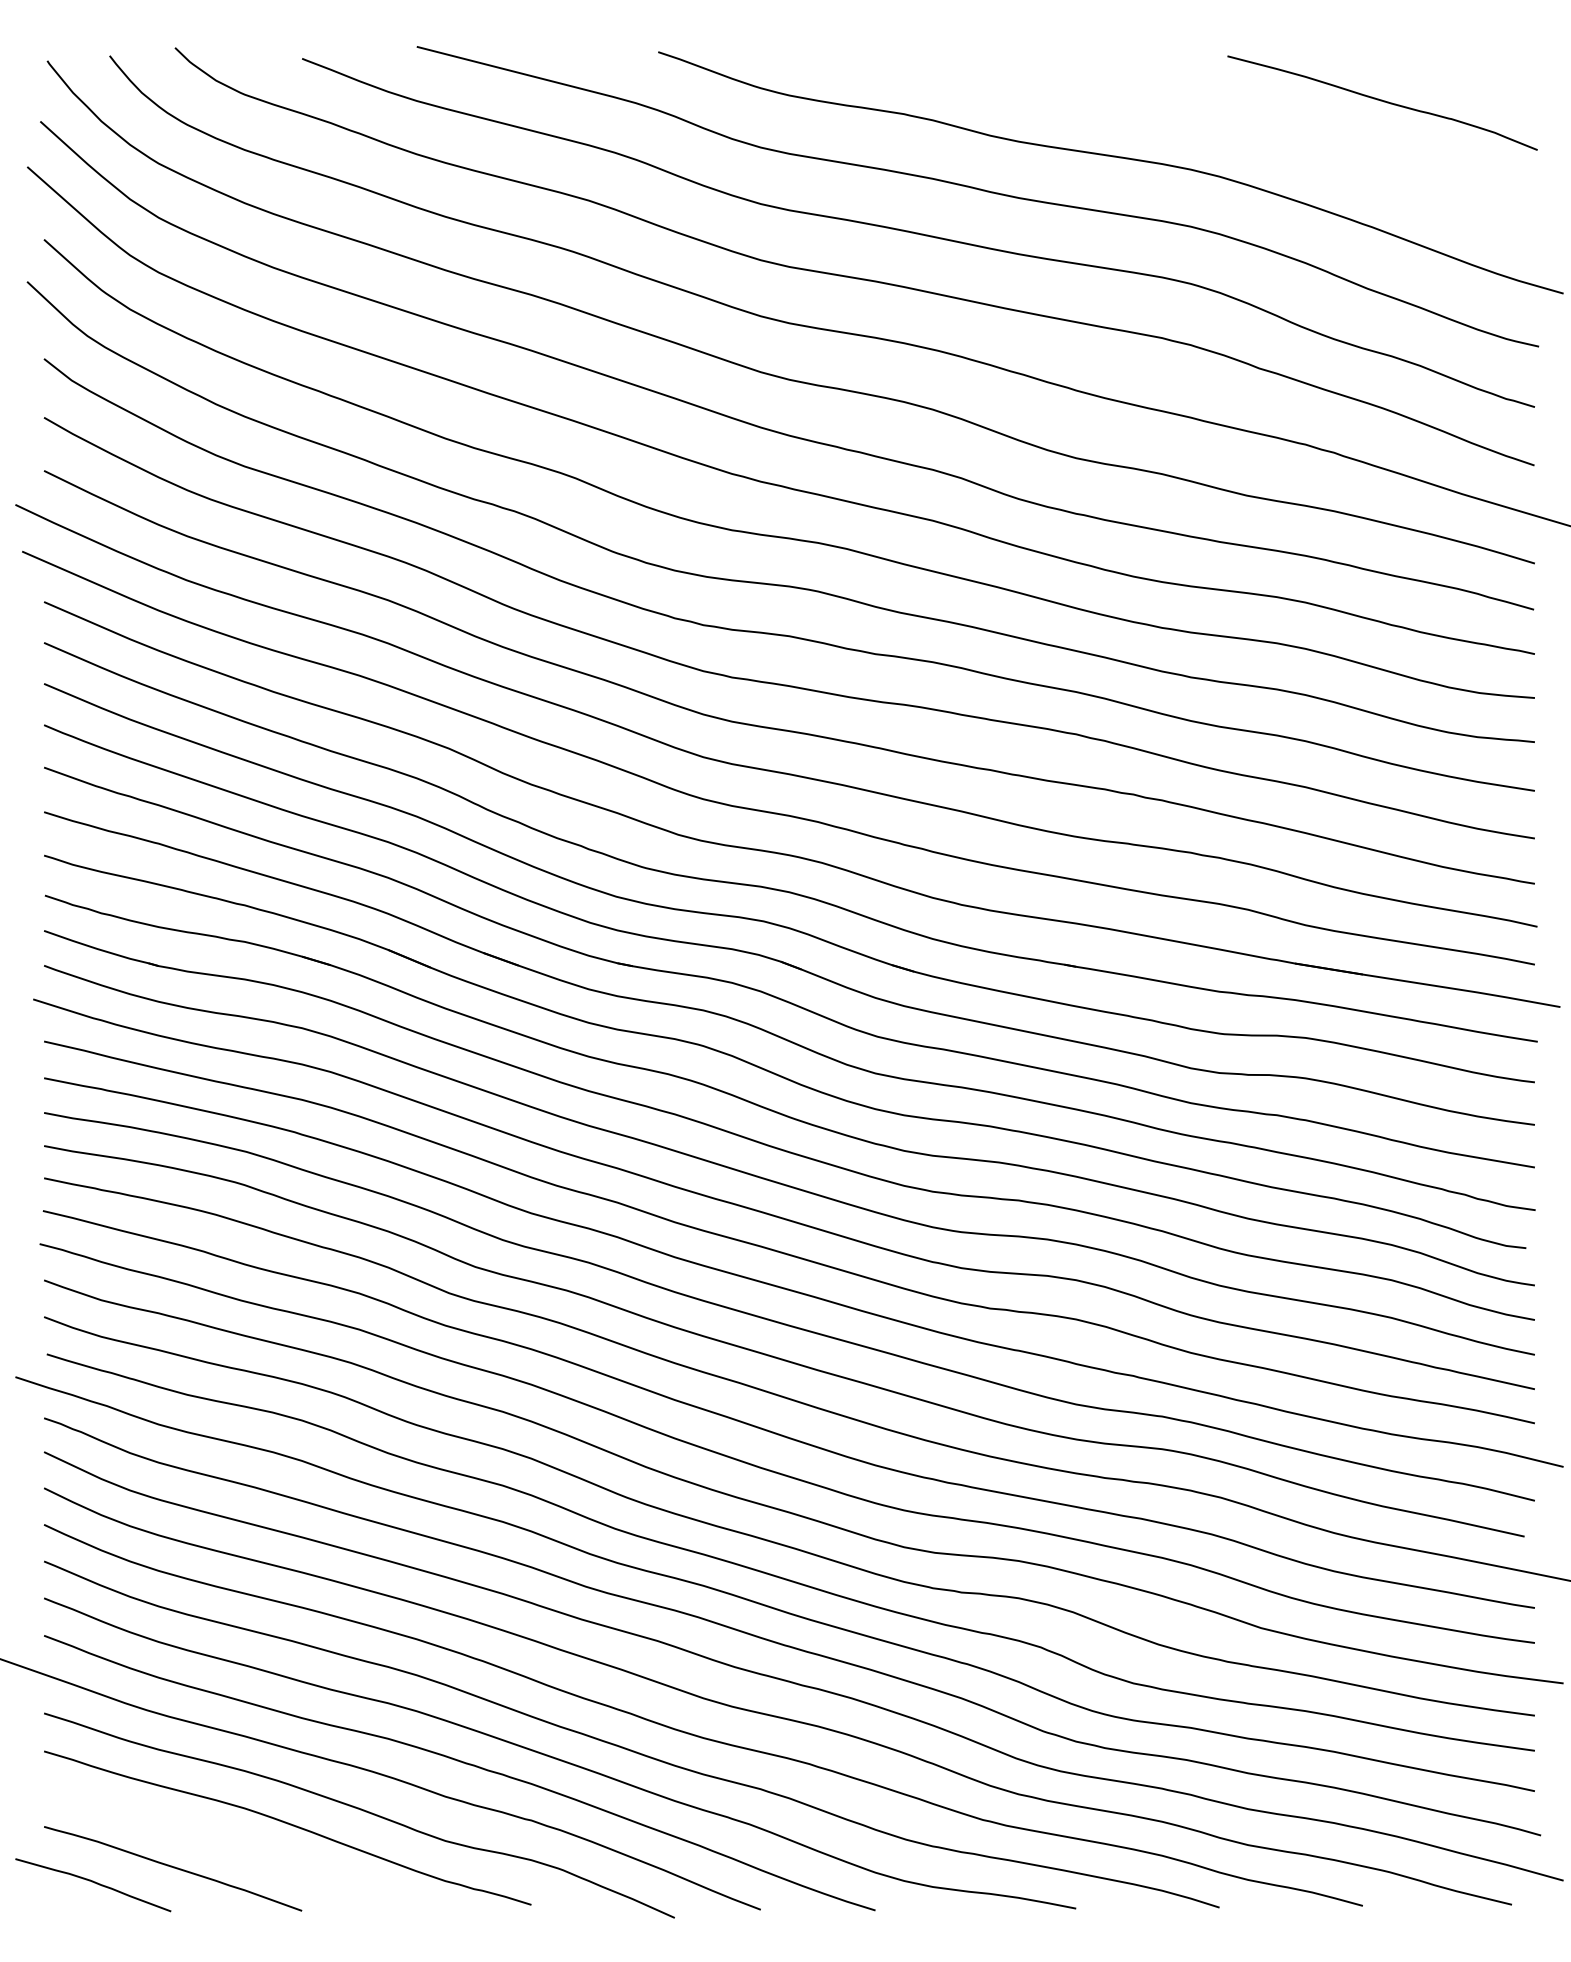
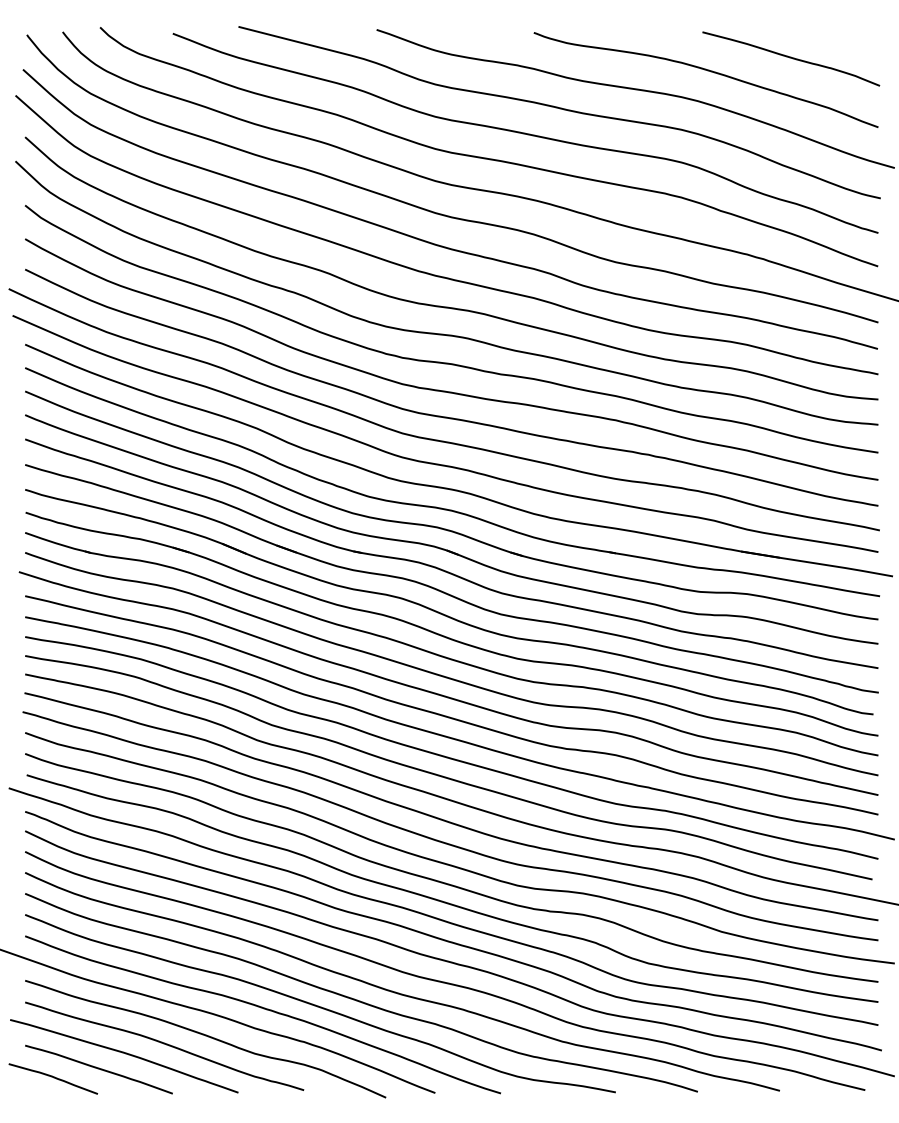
curve: (1236, 124) -> (707, 71), added
curve: (219, 1842) -> (125, 1054), added

